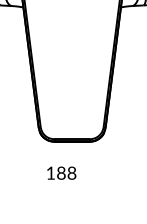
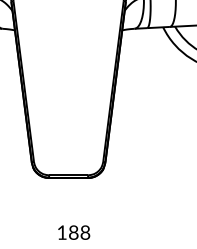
text: (62, 173) -> (74, 232), moved

